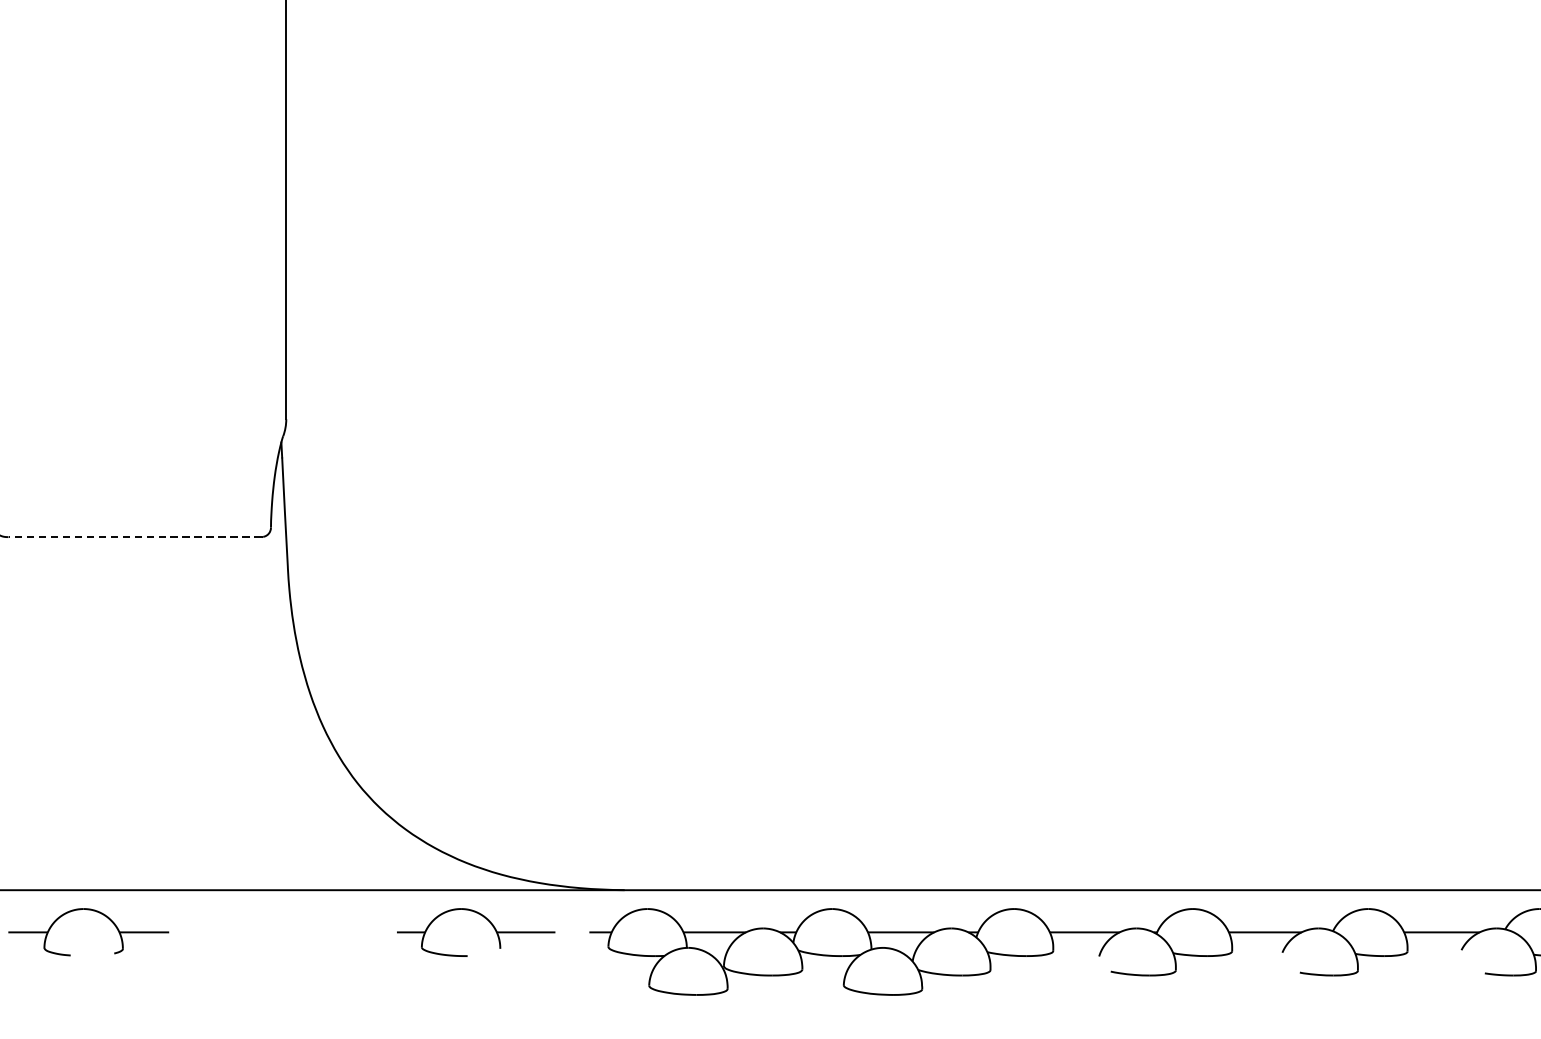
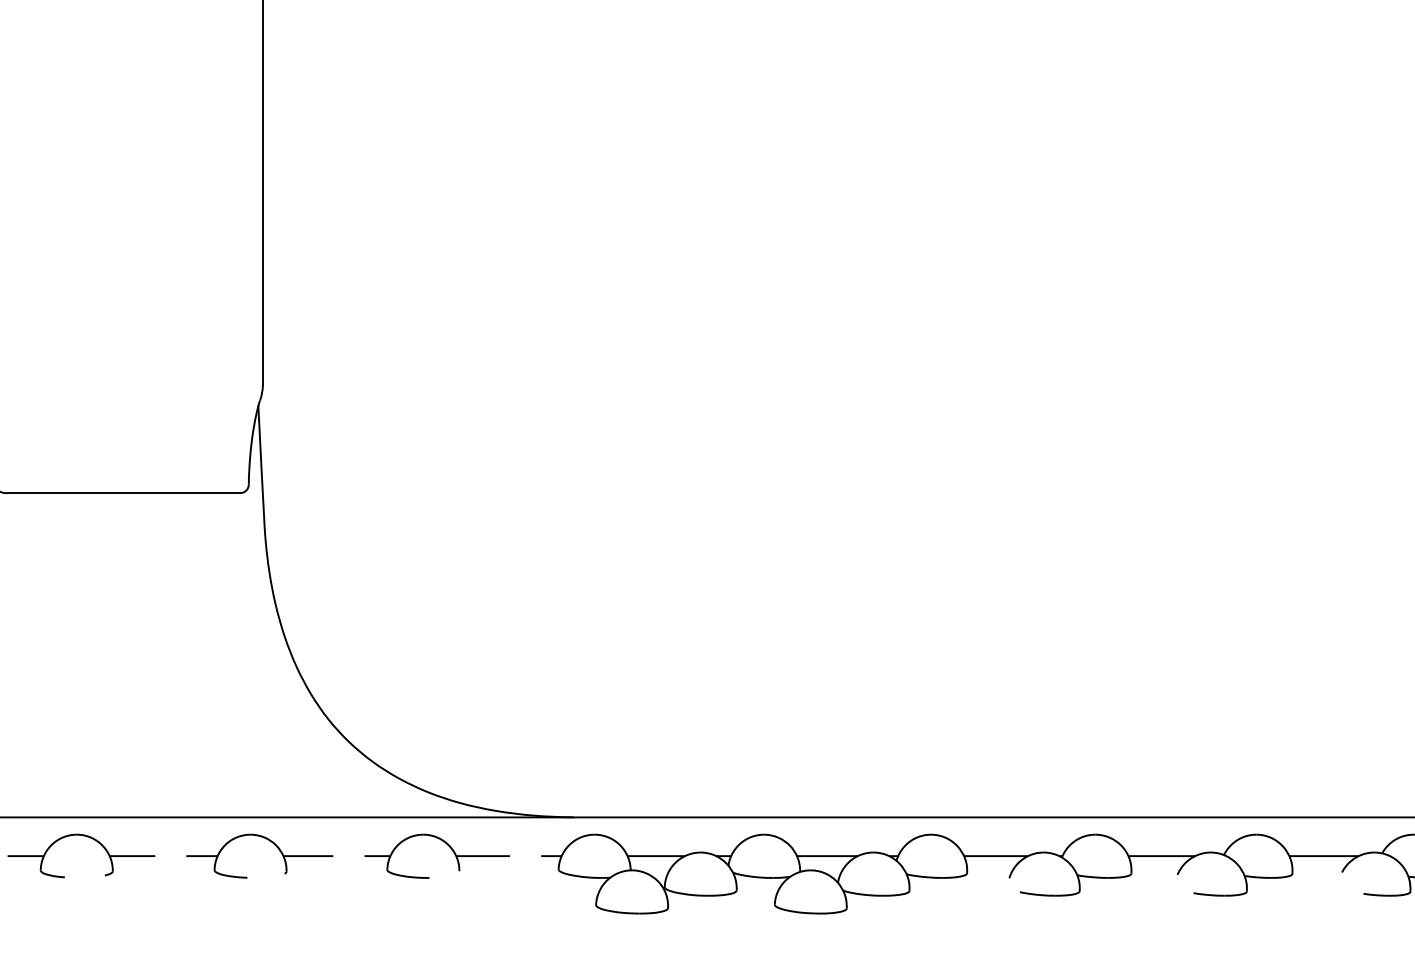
line: (134, 537) -> (123, 493), dashed -> solid
part: (293, 916) -> (269, 841), added

